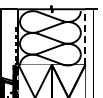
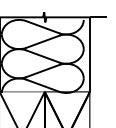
line: (85, 36) -> (89, 53), dashed -> solid

